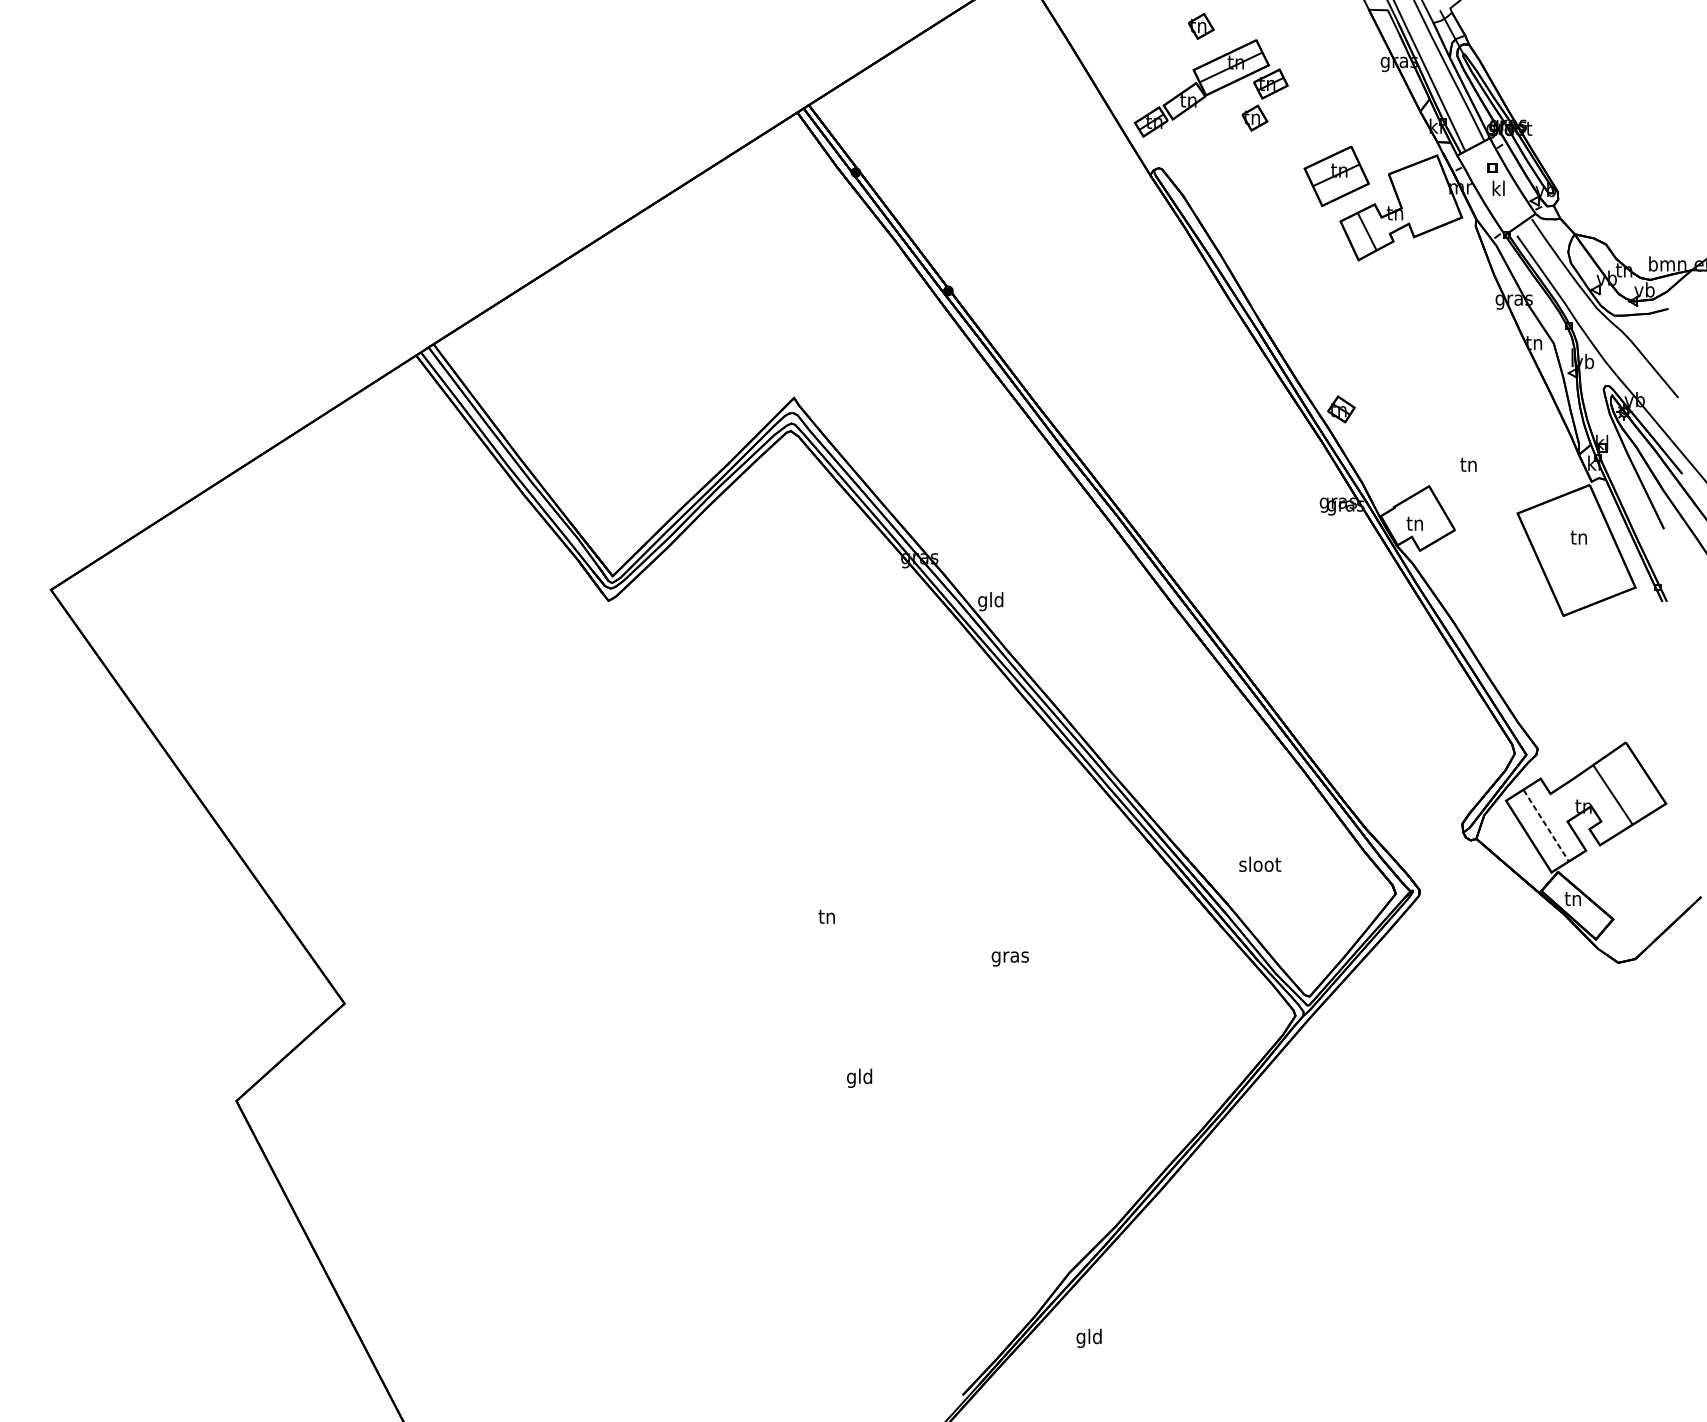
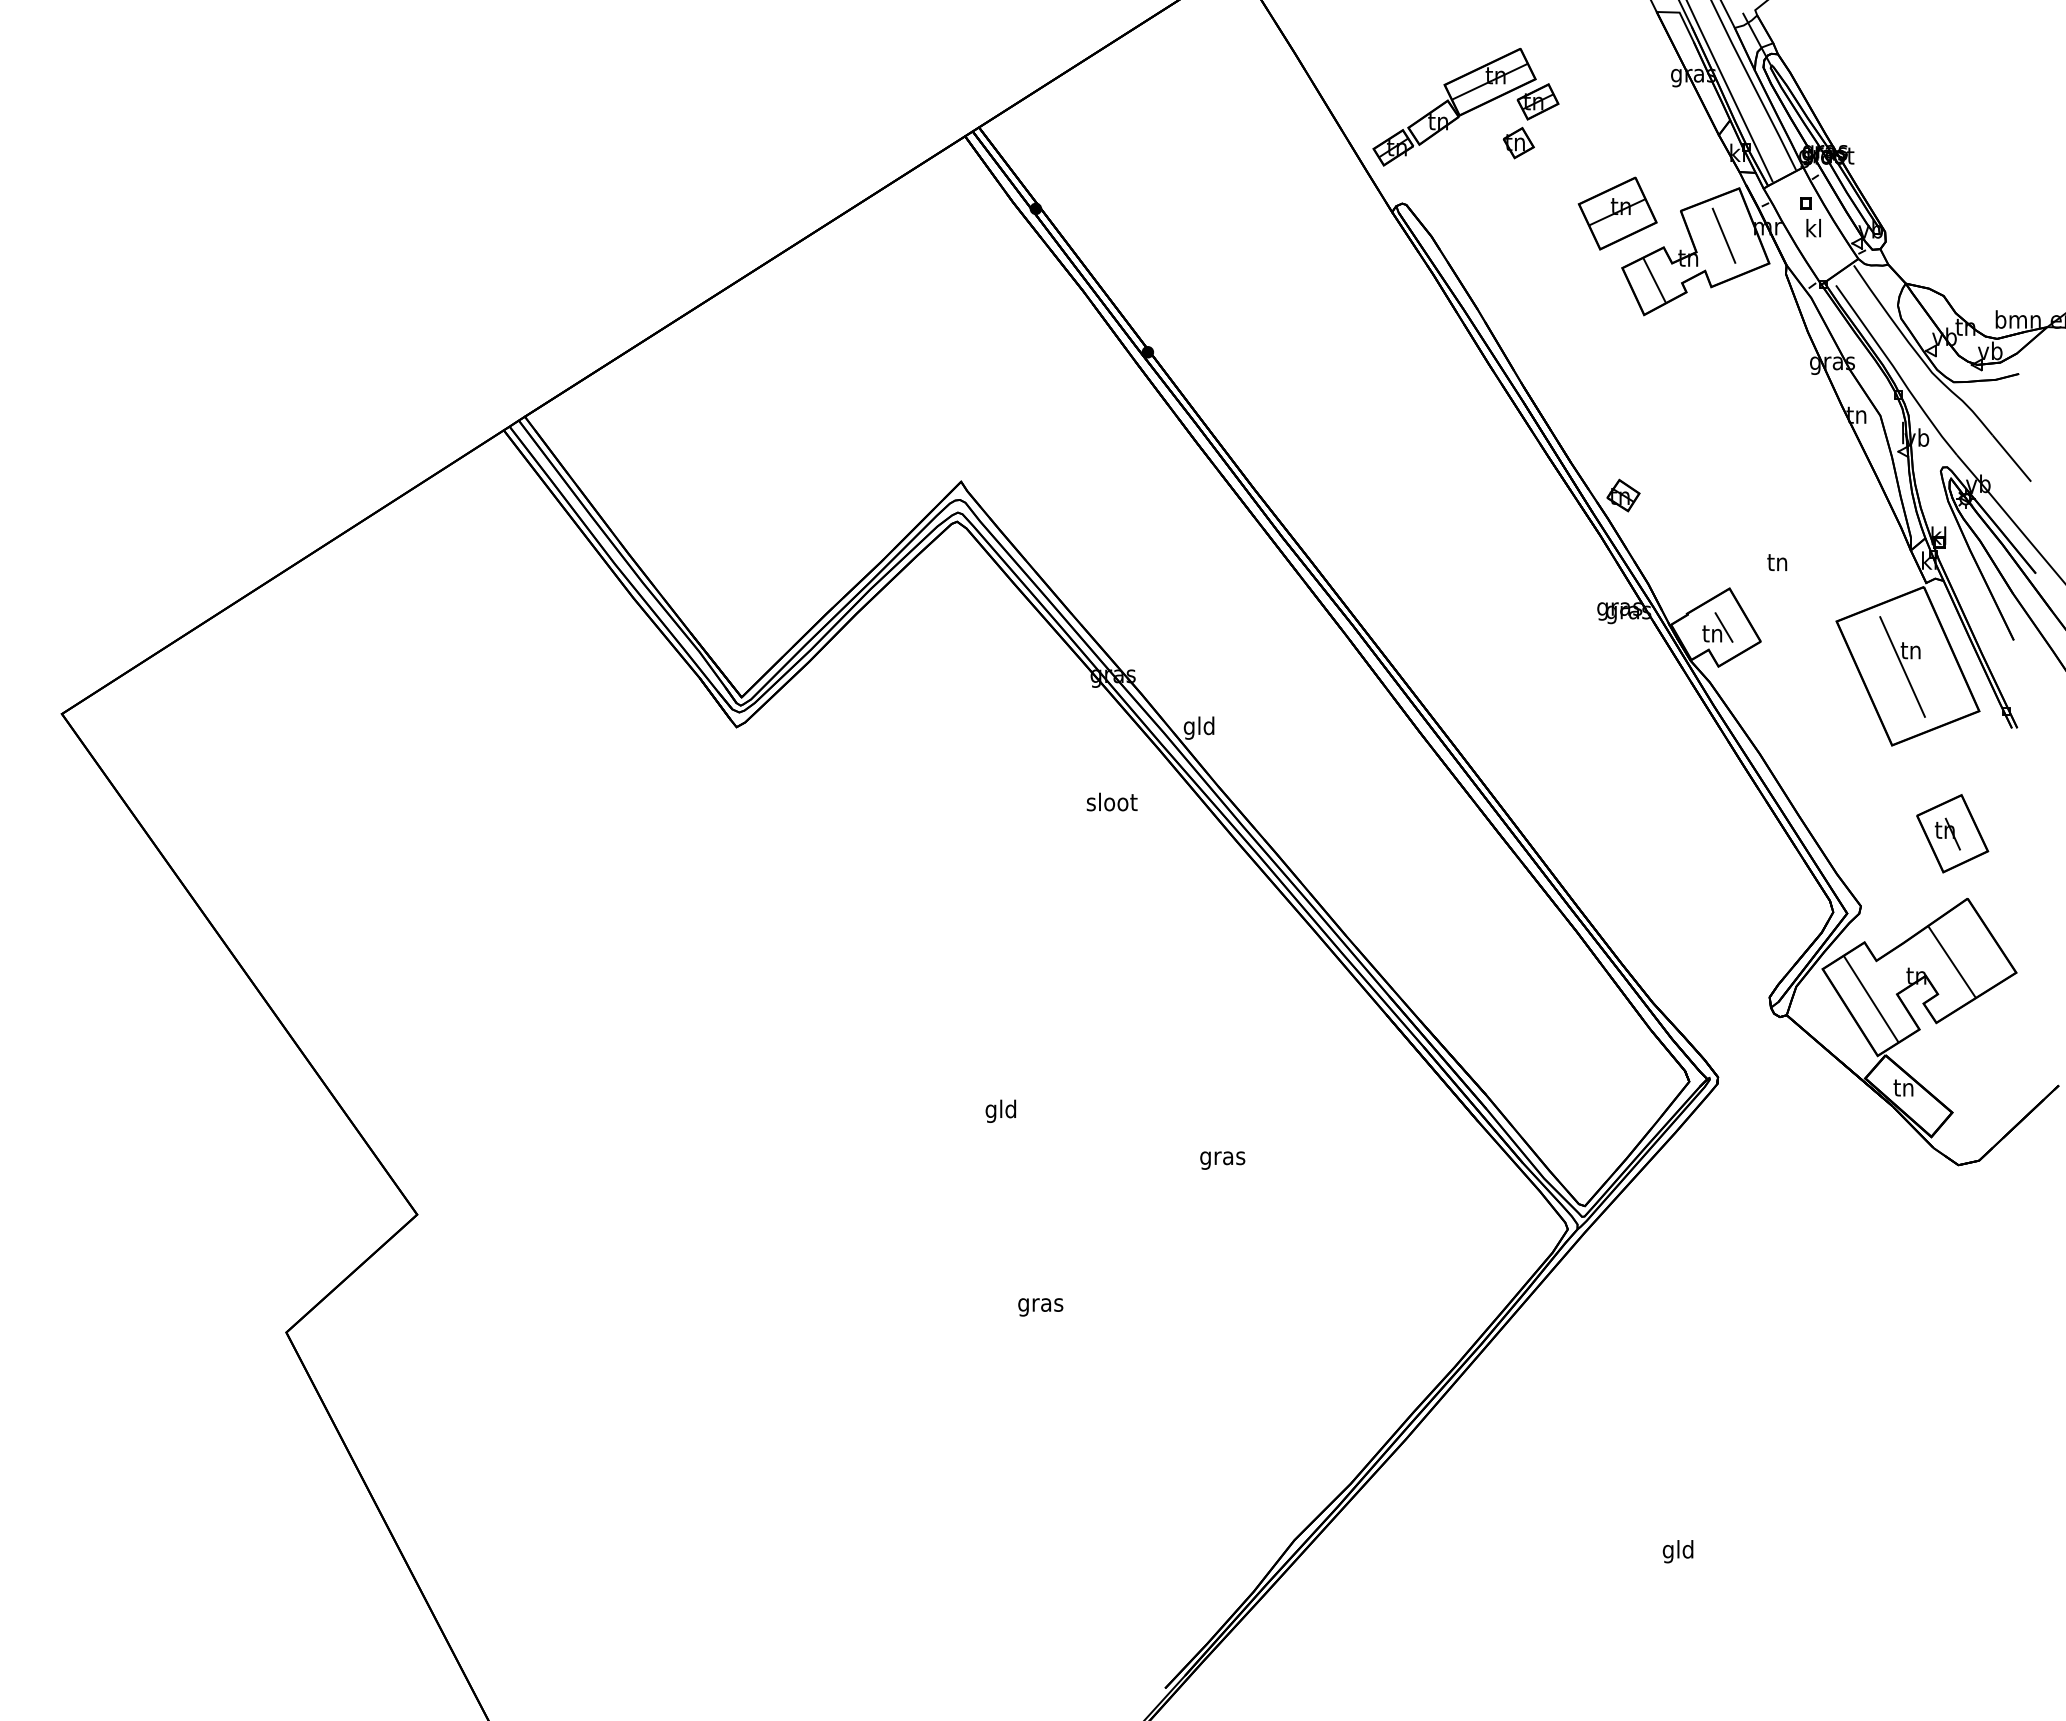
part: (1201, 26) -> (1453, 32), removed
line: (1424, 194) -> (1723, 235), added
line: (1424, 518) -> (1723, 627), added
line: (1572, 550) -> (1902, 666), added
part: (1613, 688) -> (1952, 833), added
line: (1546, 825) -> (1871, 999), dashed -> solid
text: (1259, 863) -> (1111, 801), moved
text: (826, 917) -> (1000, 1110), tn -> gld
text: (859, 1077) -> (1040, 1304), gld -> gras
text: (1088, 1338) -> (1677, 1551), moved

